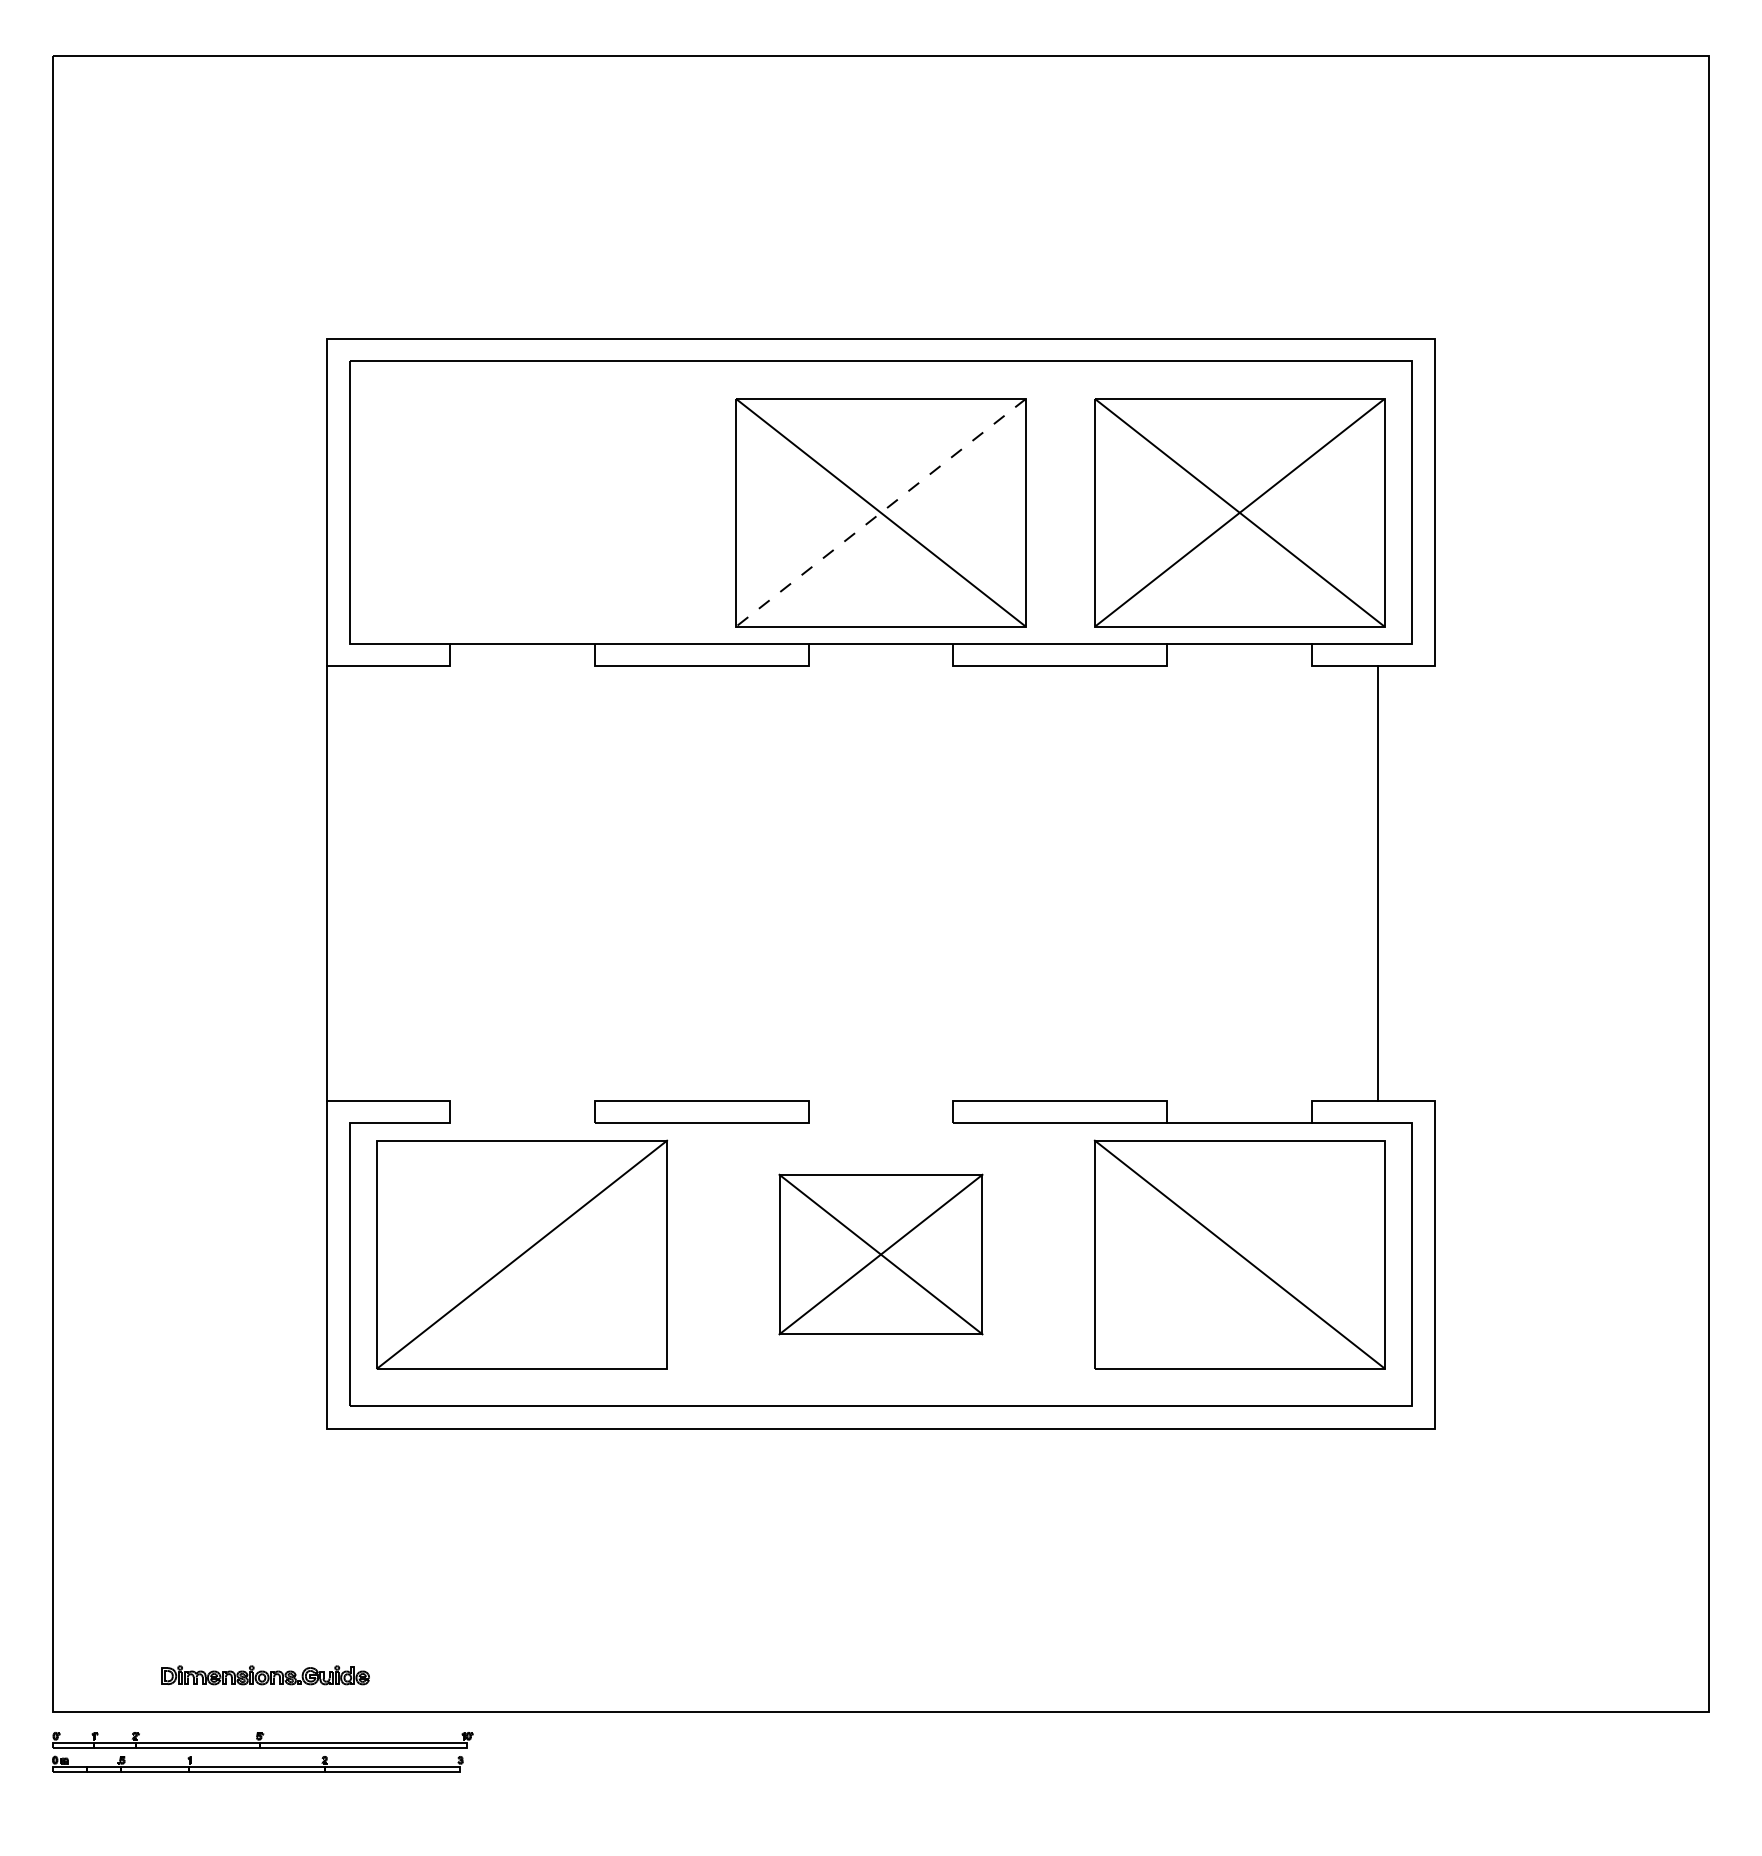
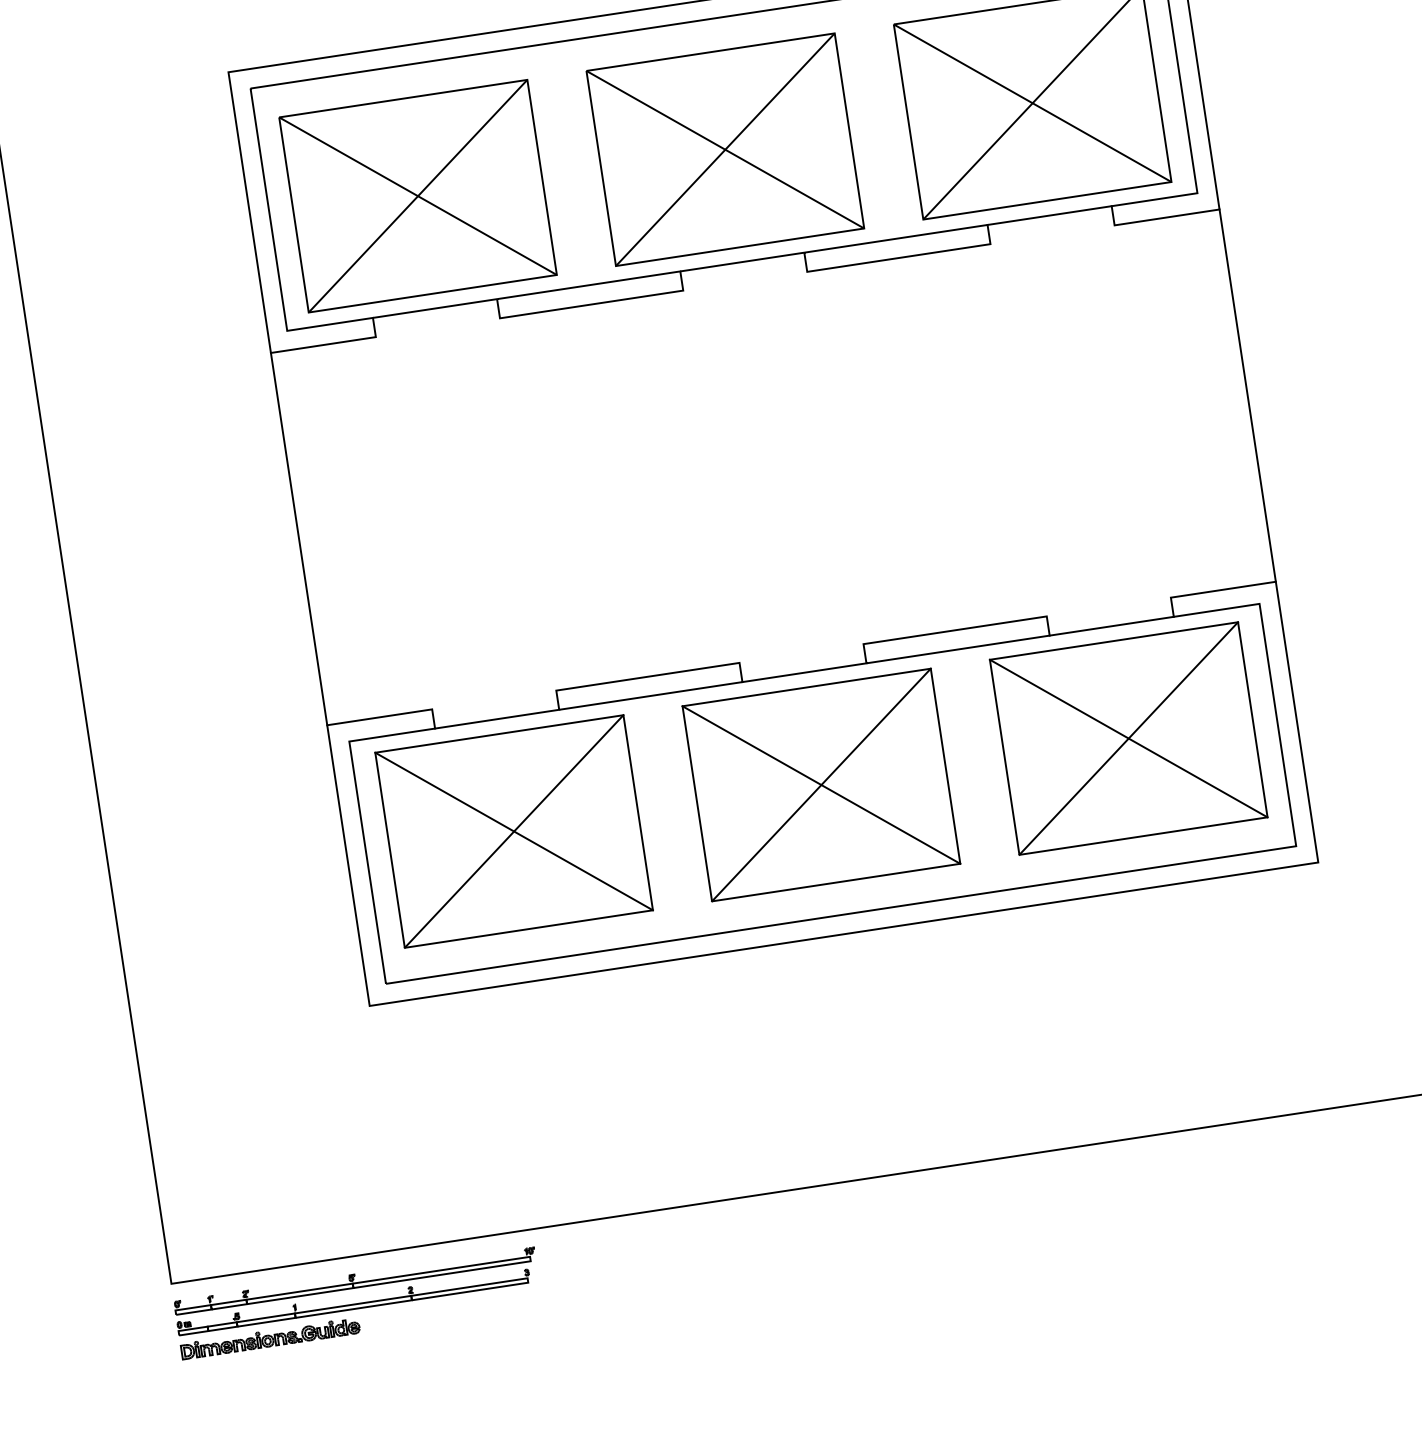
part: (521, 512) -> (417, 196), added
line: (880, 513) -> (725, 150), dashed -> solid
line: (1377, 883) -> (1247, 395), moved
line: (521, 1123) -> (496, 719), added
line: (880, 1123) -> (804, 672), added
line: (522, 1254) -> (514, 831), added
part: (880, 1254) -> (820, 785), size x1.43
line: (1239, 1254) -> (1128, 738), added
part: (265, 1675) -> (270, 1338), moved

